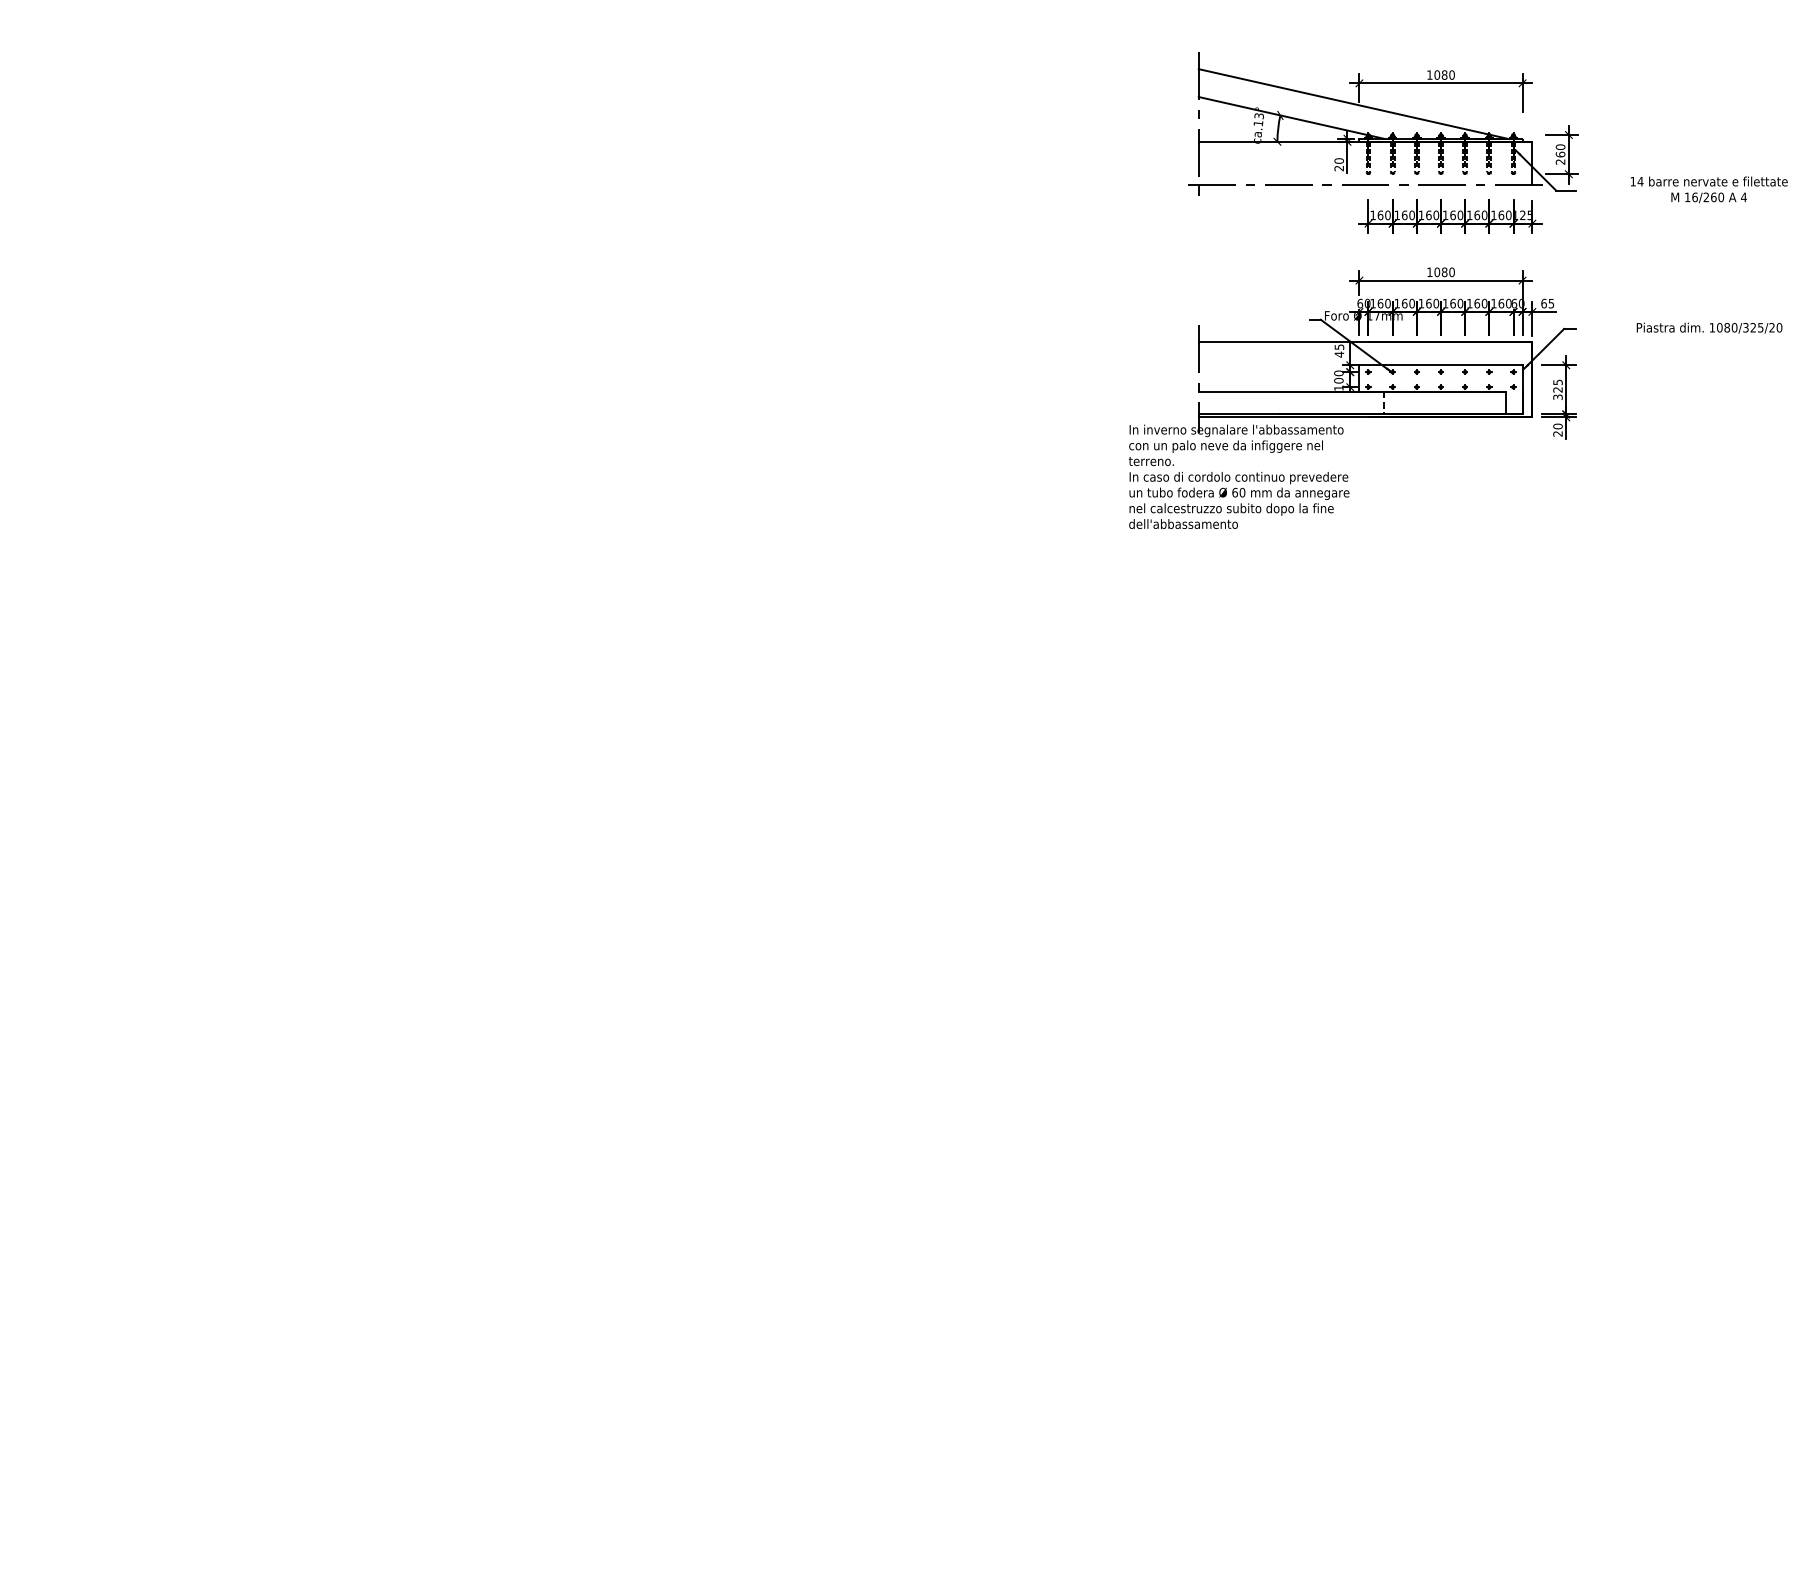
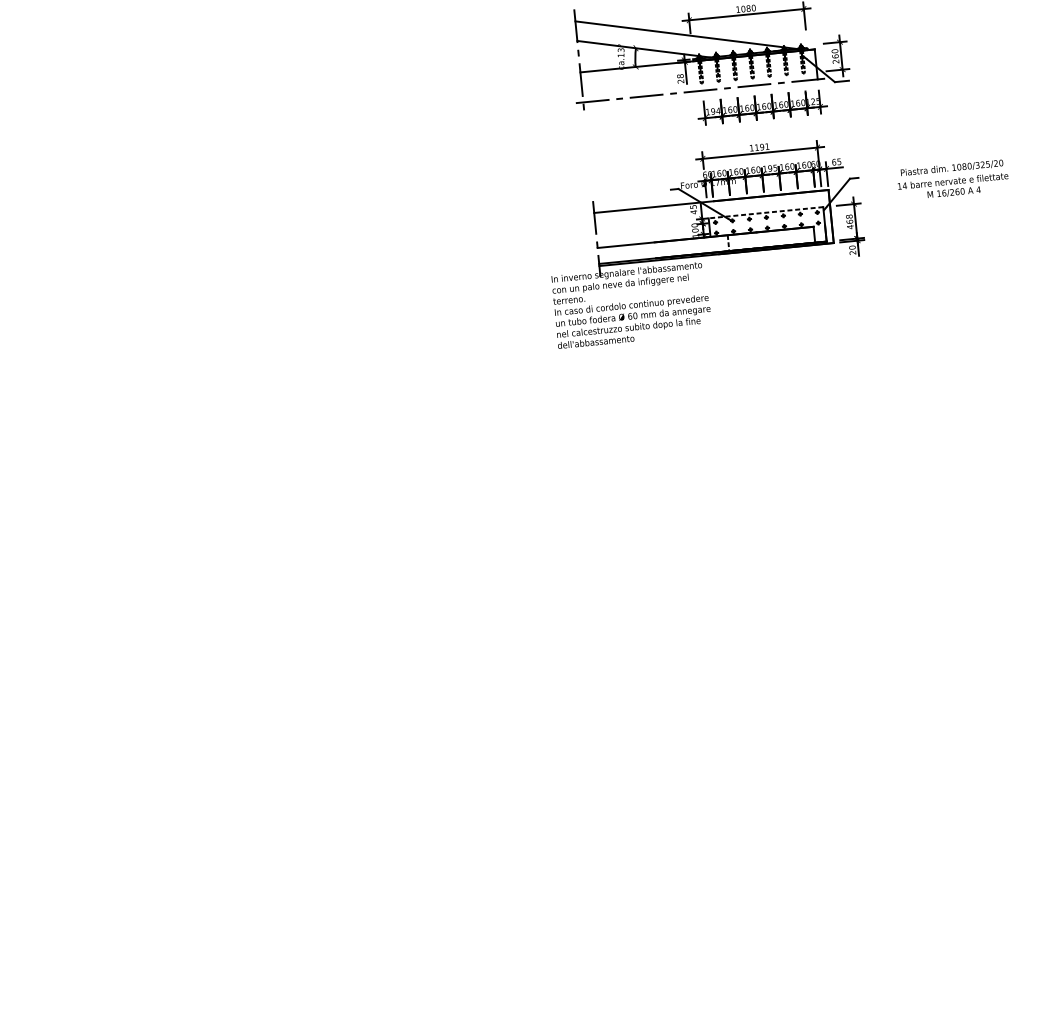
text: (1338, 160) -> (679, 75), 20 -> 28
text: (1708, 189) -> (953, 186), moved
text: (1383, 215) -> (715, 111), 160 -> 194
text: (1444, 272) -> (762, 147), 1080 -> 1191
text: (1456, 303) -> (772, 168), 160 -> 195
line: (1440, 365) -> (765, 212), solid -> dashed
text: (1557, 389) -> (849, 221), 325 -> 468

